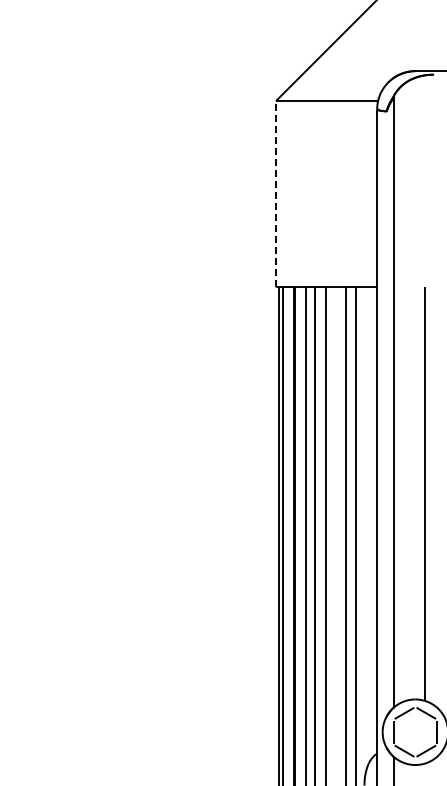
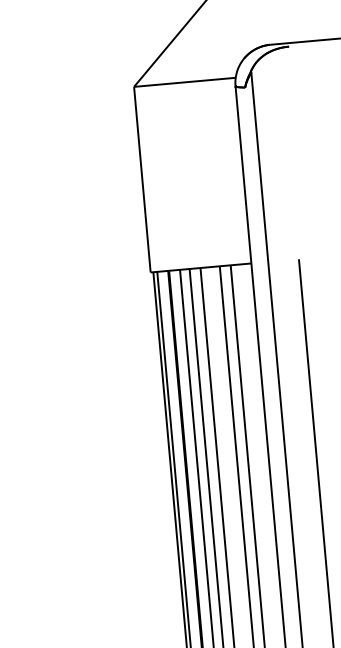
line: (276, 193) -> (142, 179), dashed -> solid

